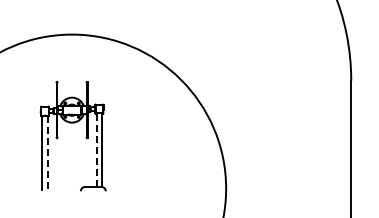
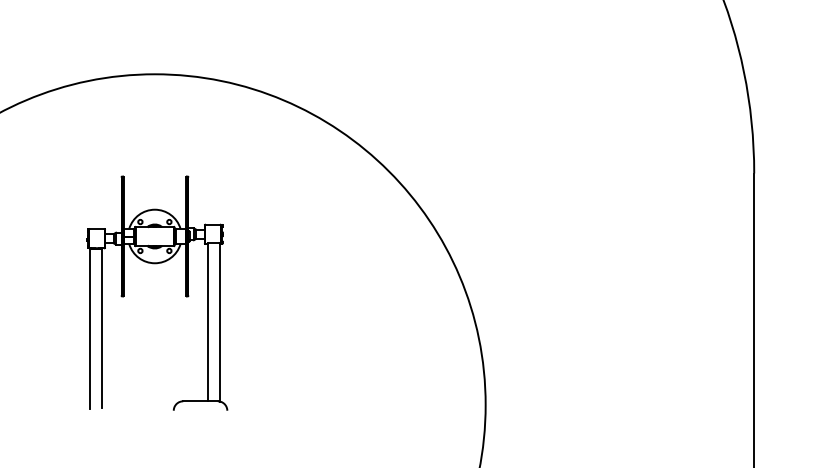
line: (96, 150) -> (207, 323), dashed -> solid
line: (47, 153) -> (102, 329), dashed -> solid

